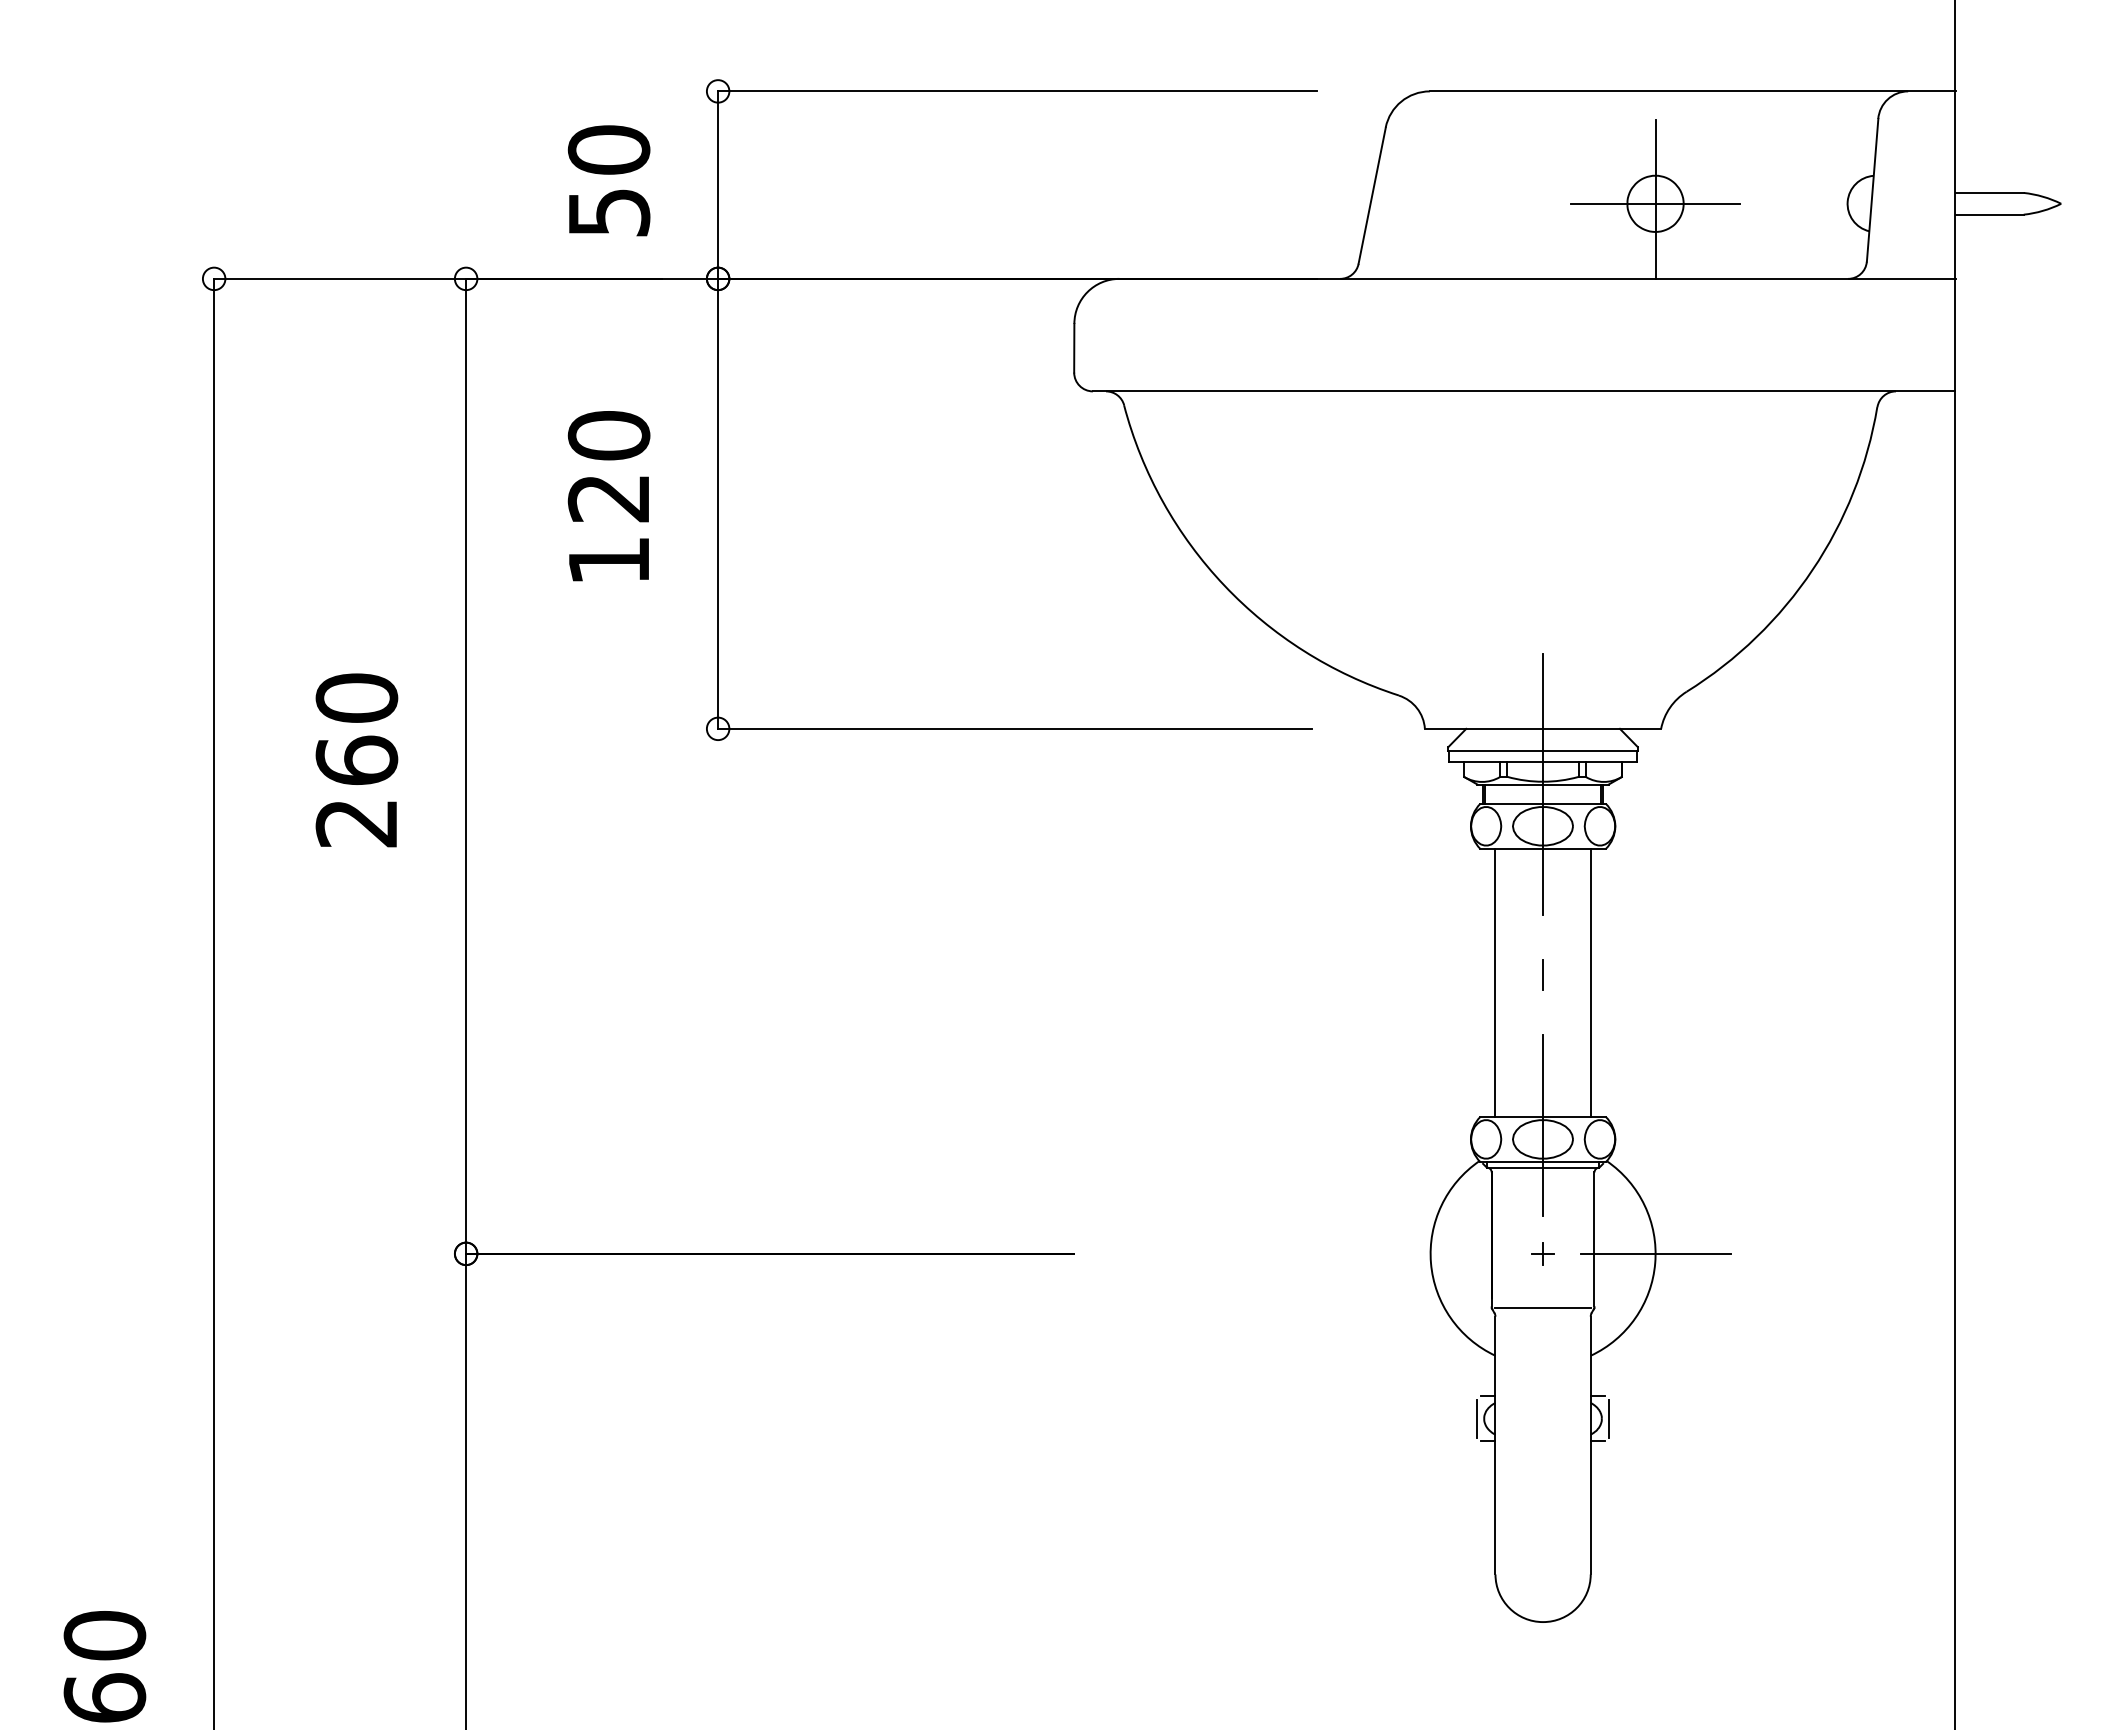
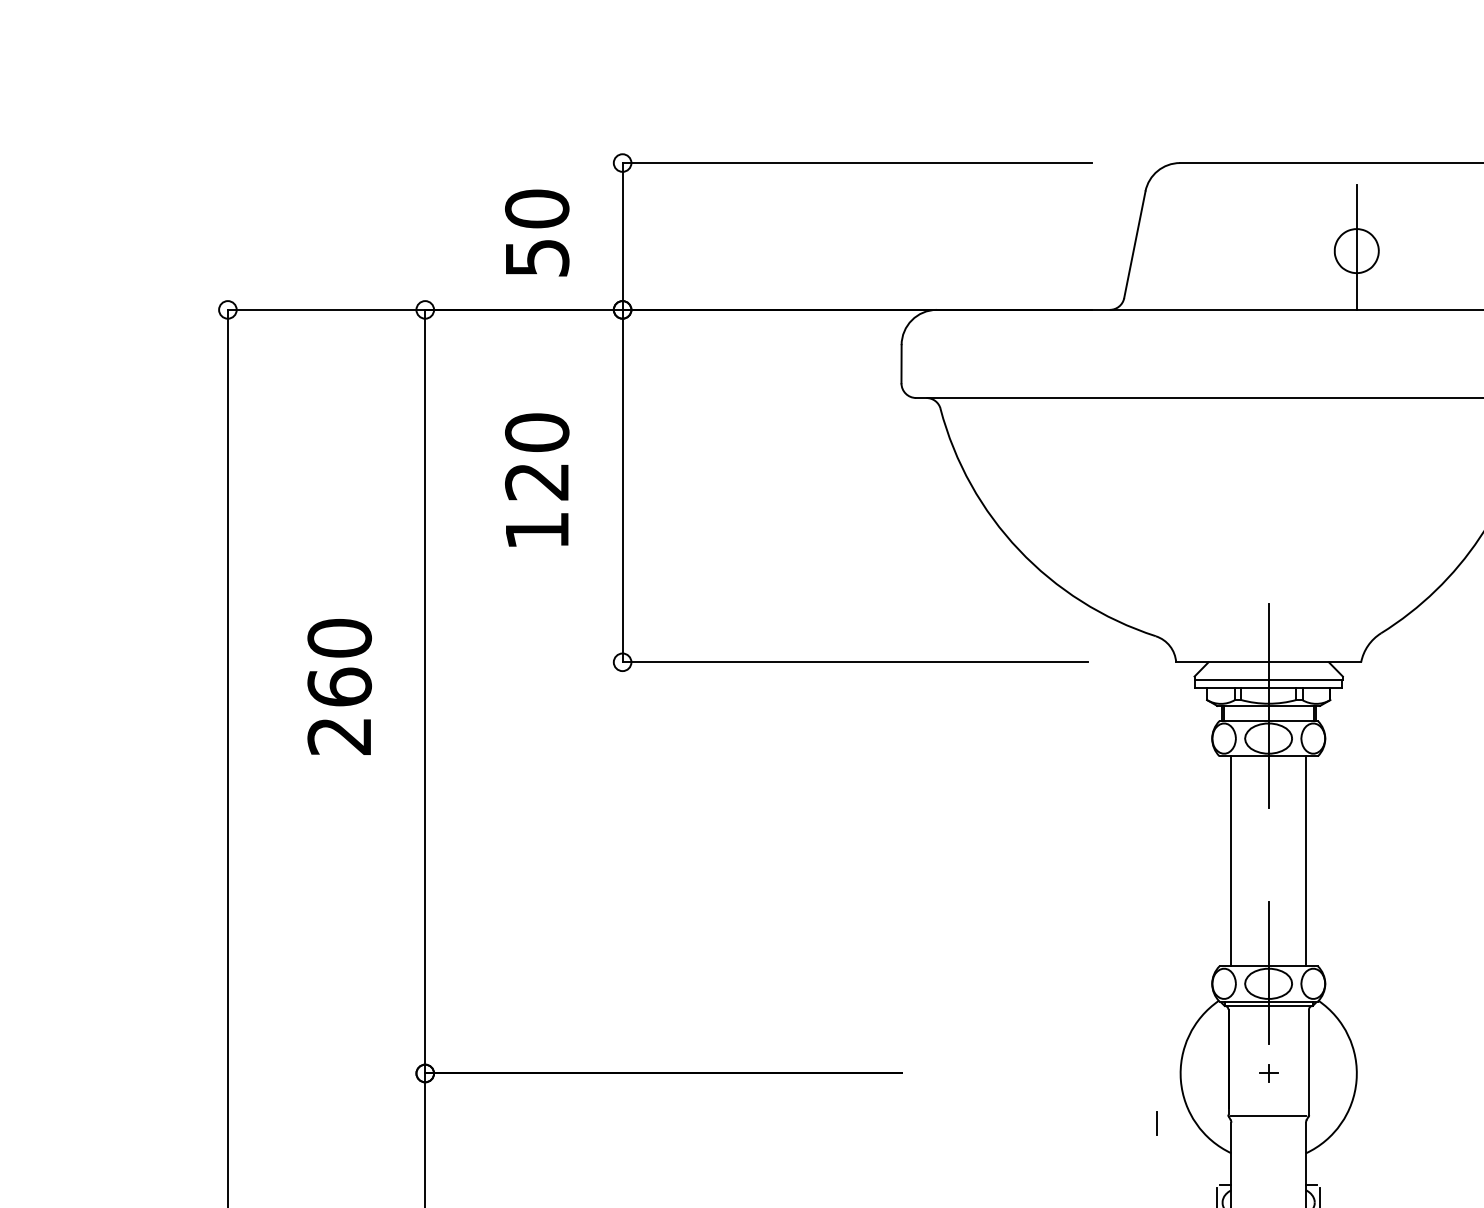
line: (1655, 203) -> (1356, 250), removed
line: (1542, 974) -> (1156, 1122), moved
line: (1655, 1253) -> (1356, 1073), removed

